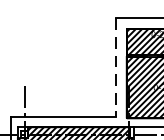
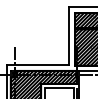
line: (115, 68) -> (68, 36), dashed -> solid

